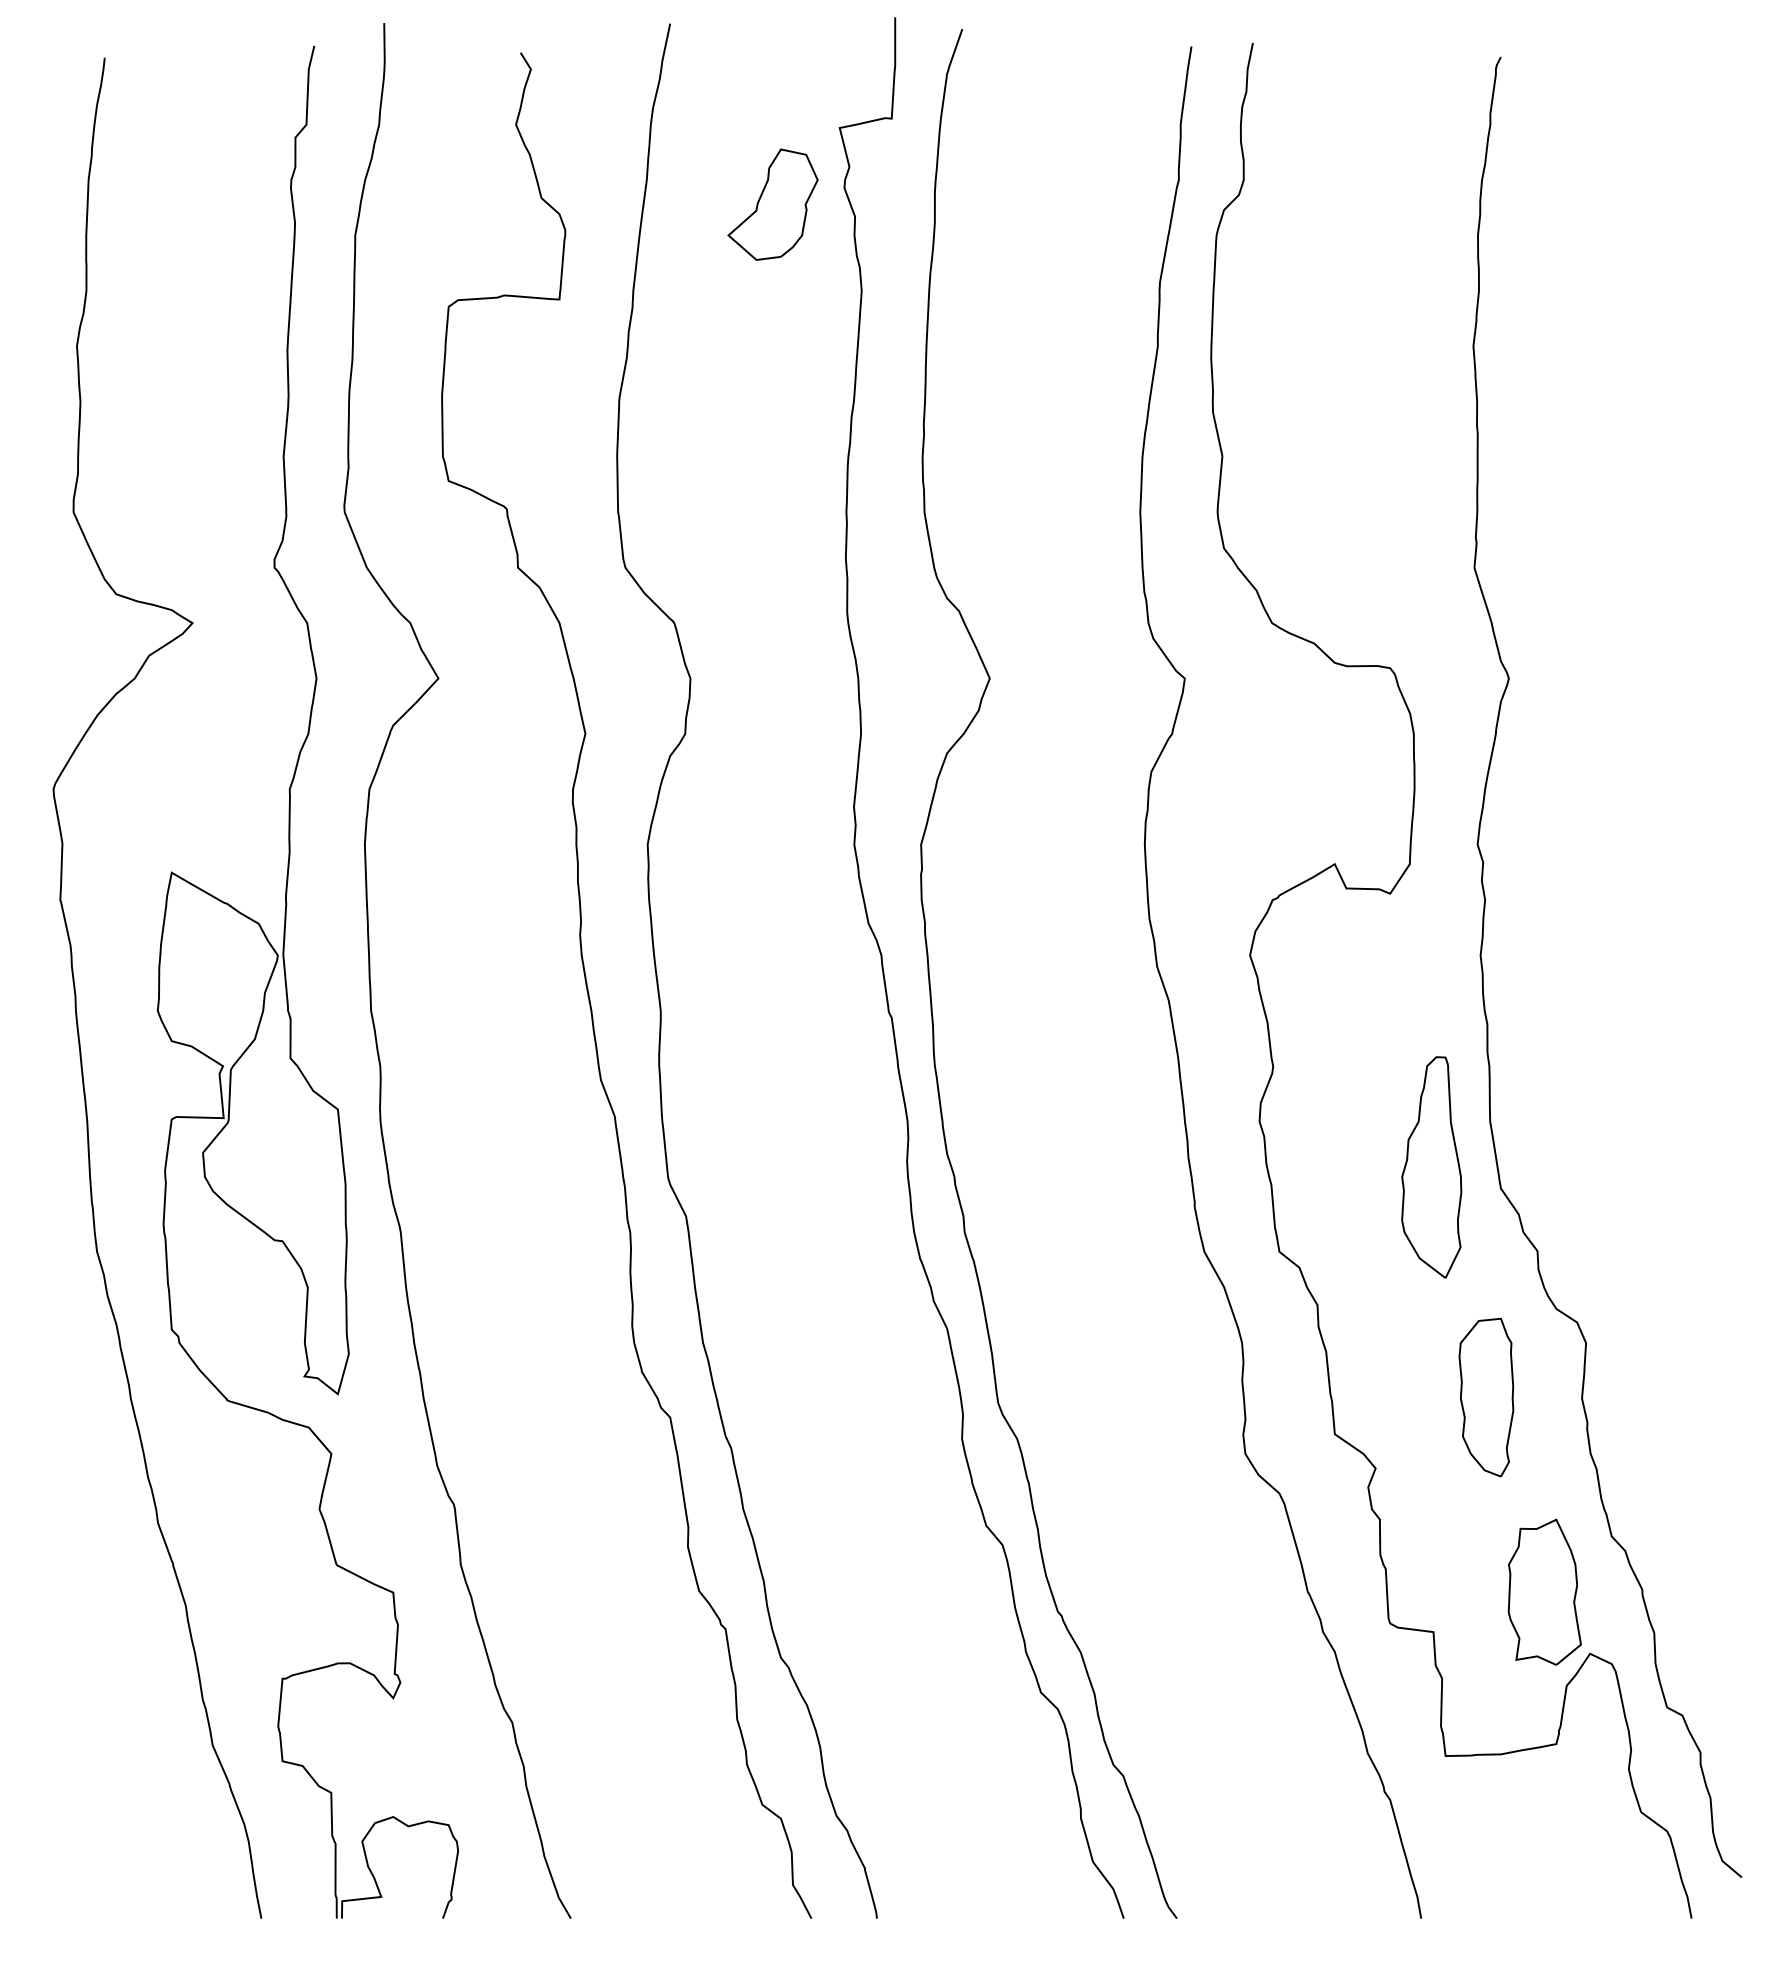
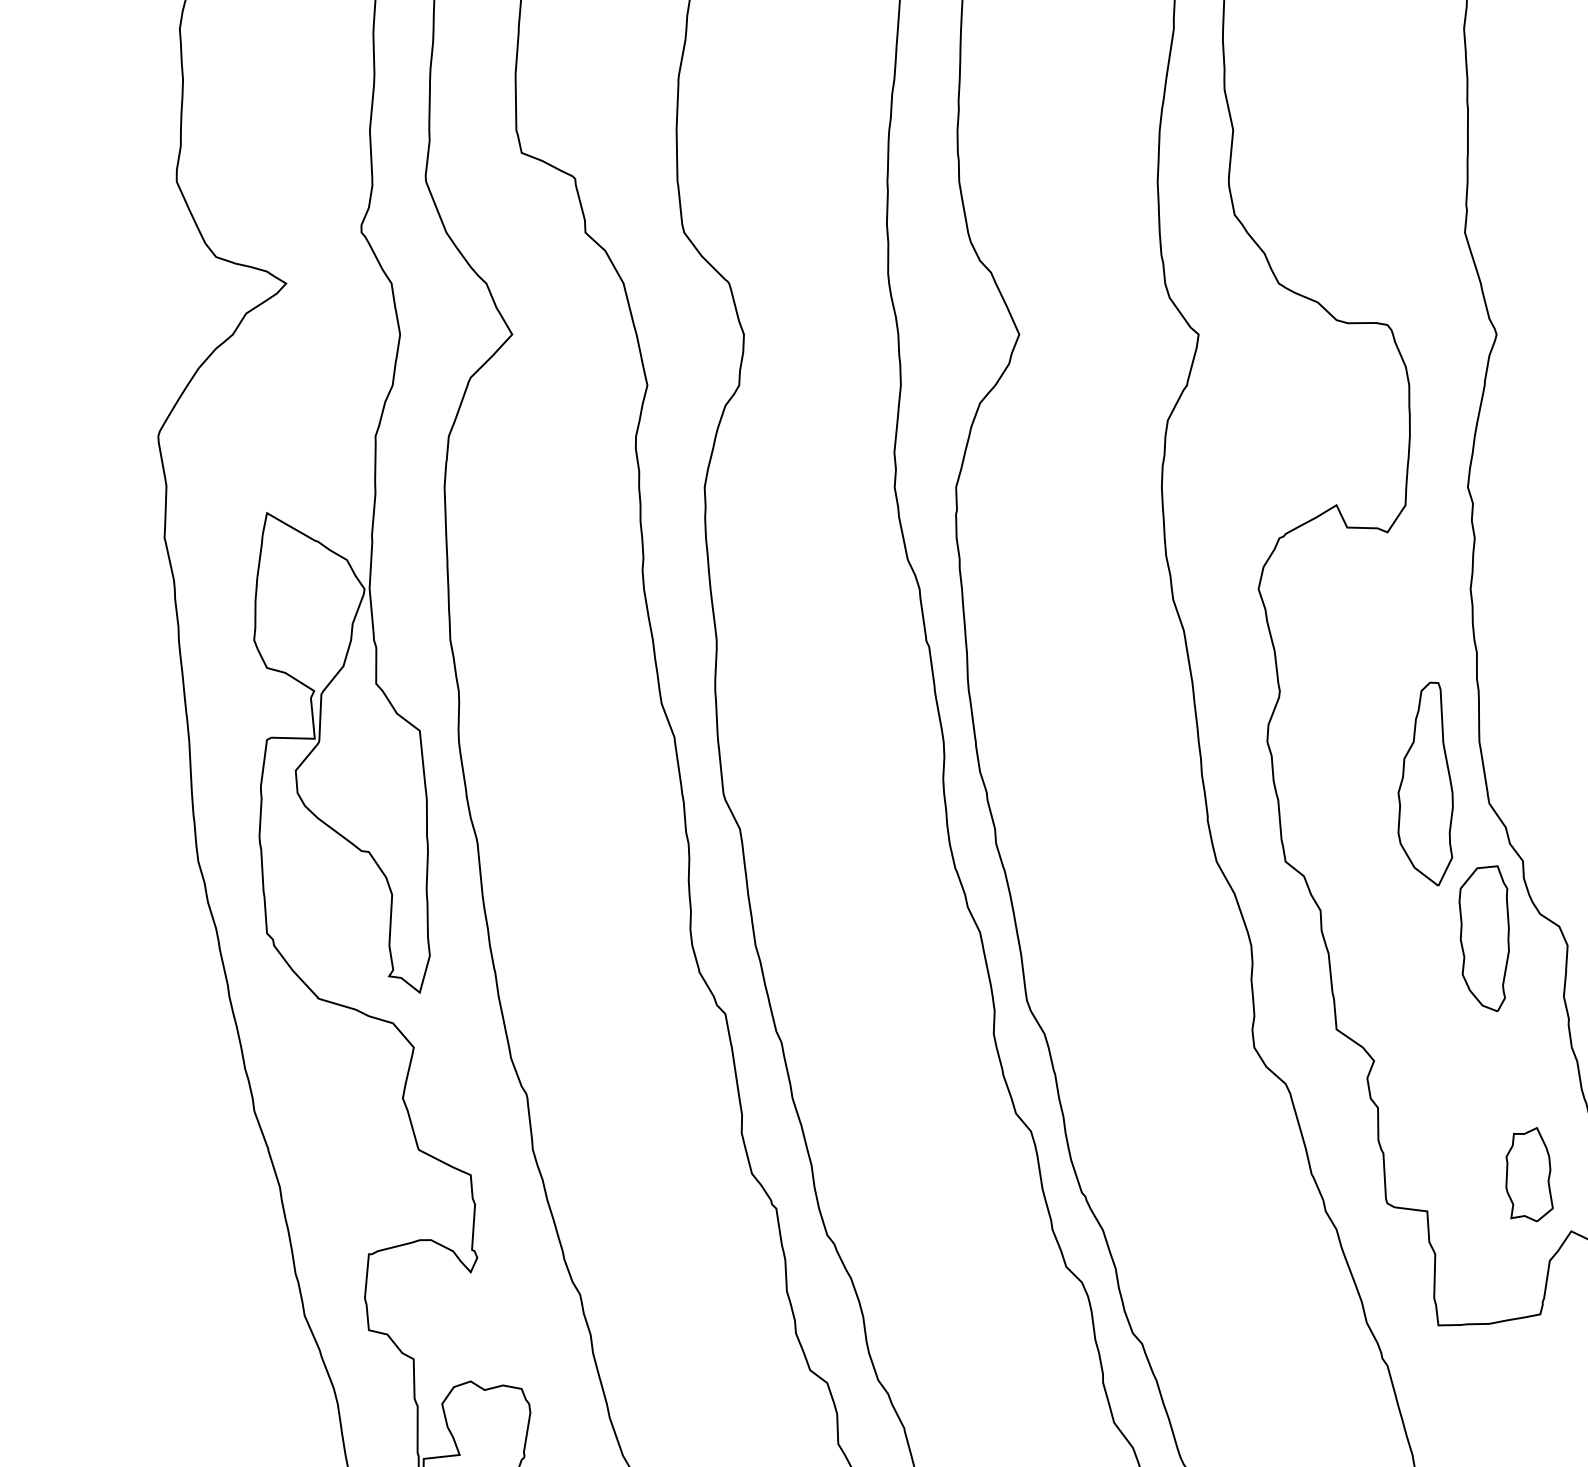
part: (1486, 1397) -> (1484, 938), moved
part: (1544, 1591) -> (1529, 1174), size x0.7

